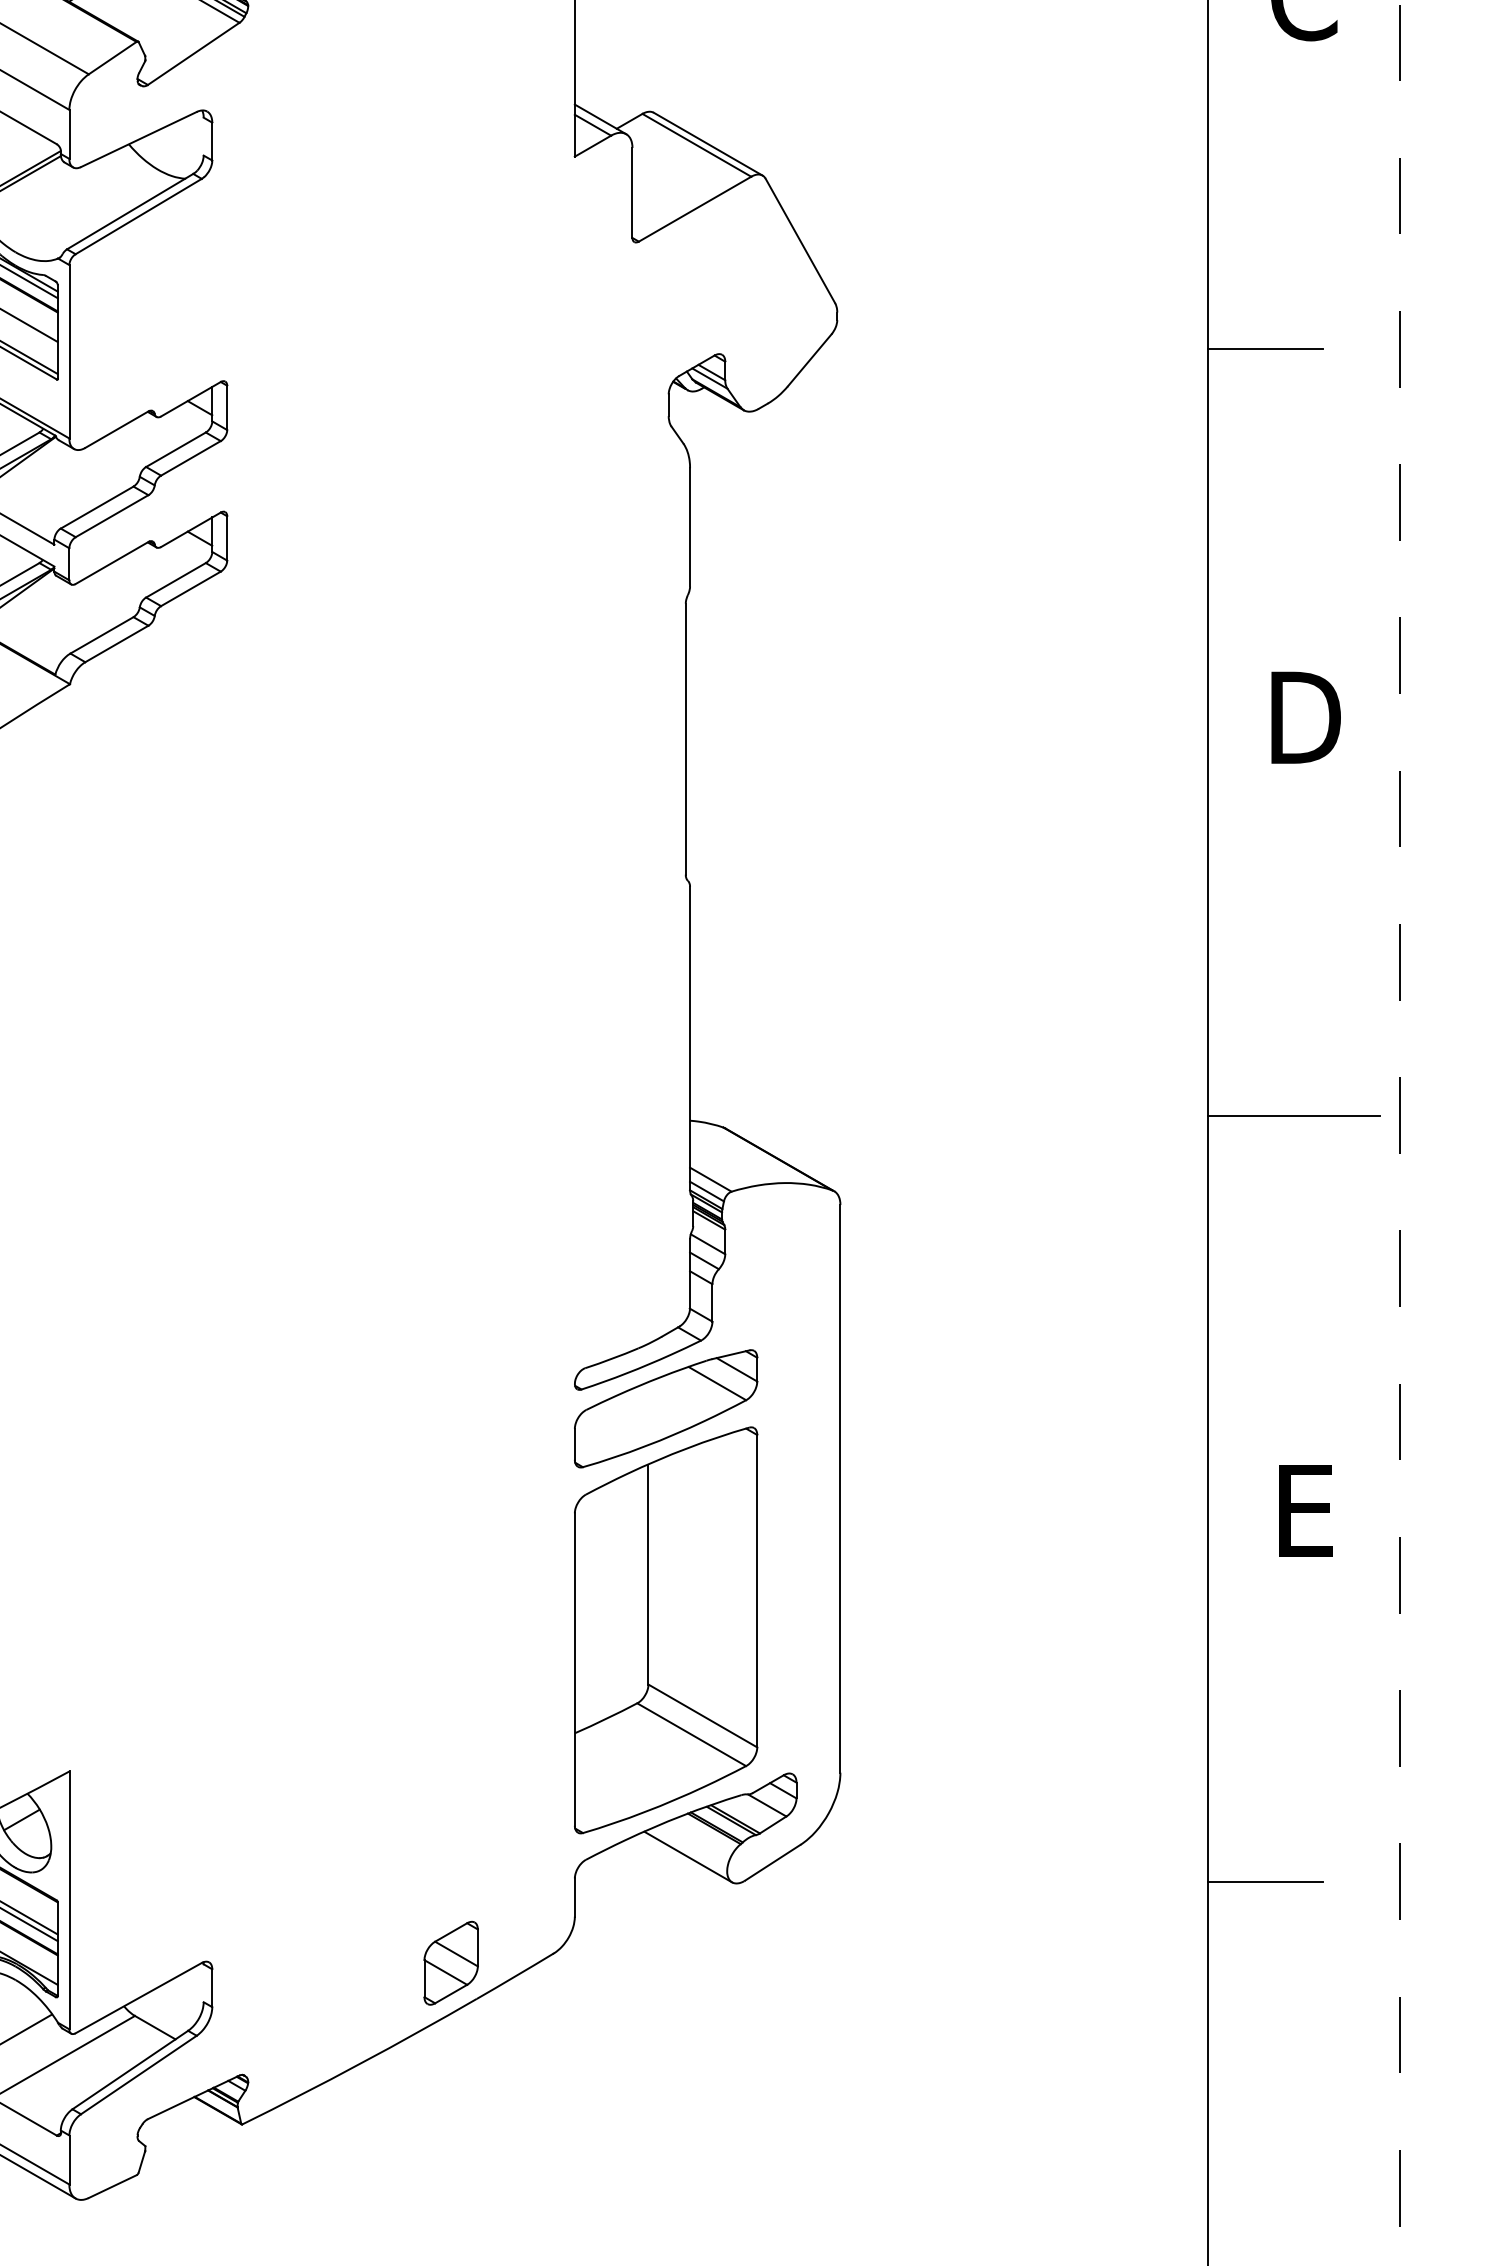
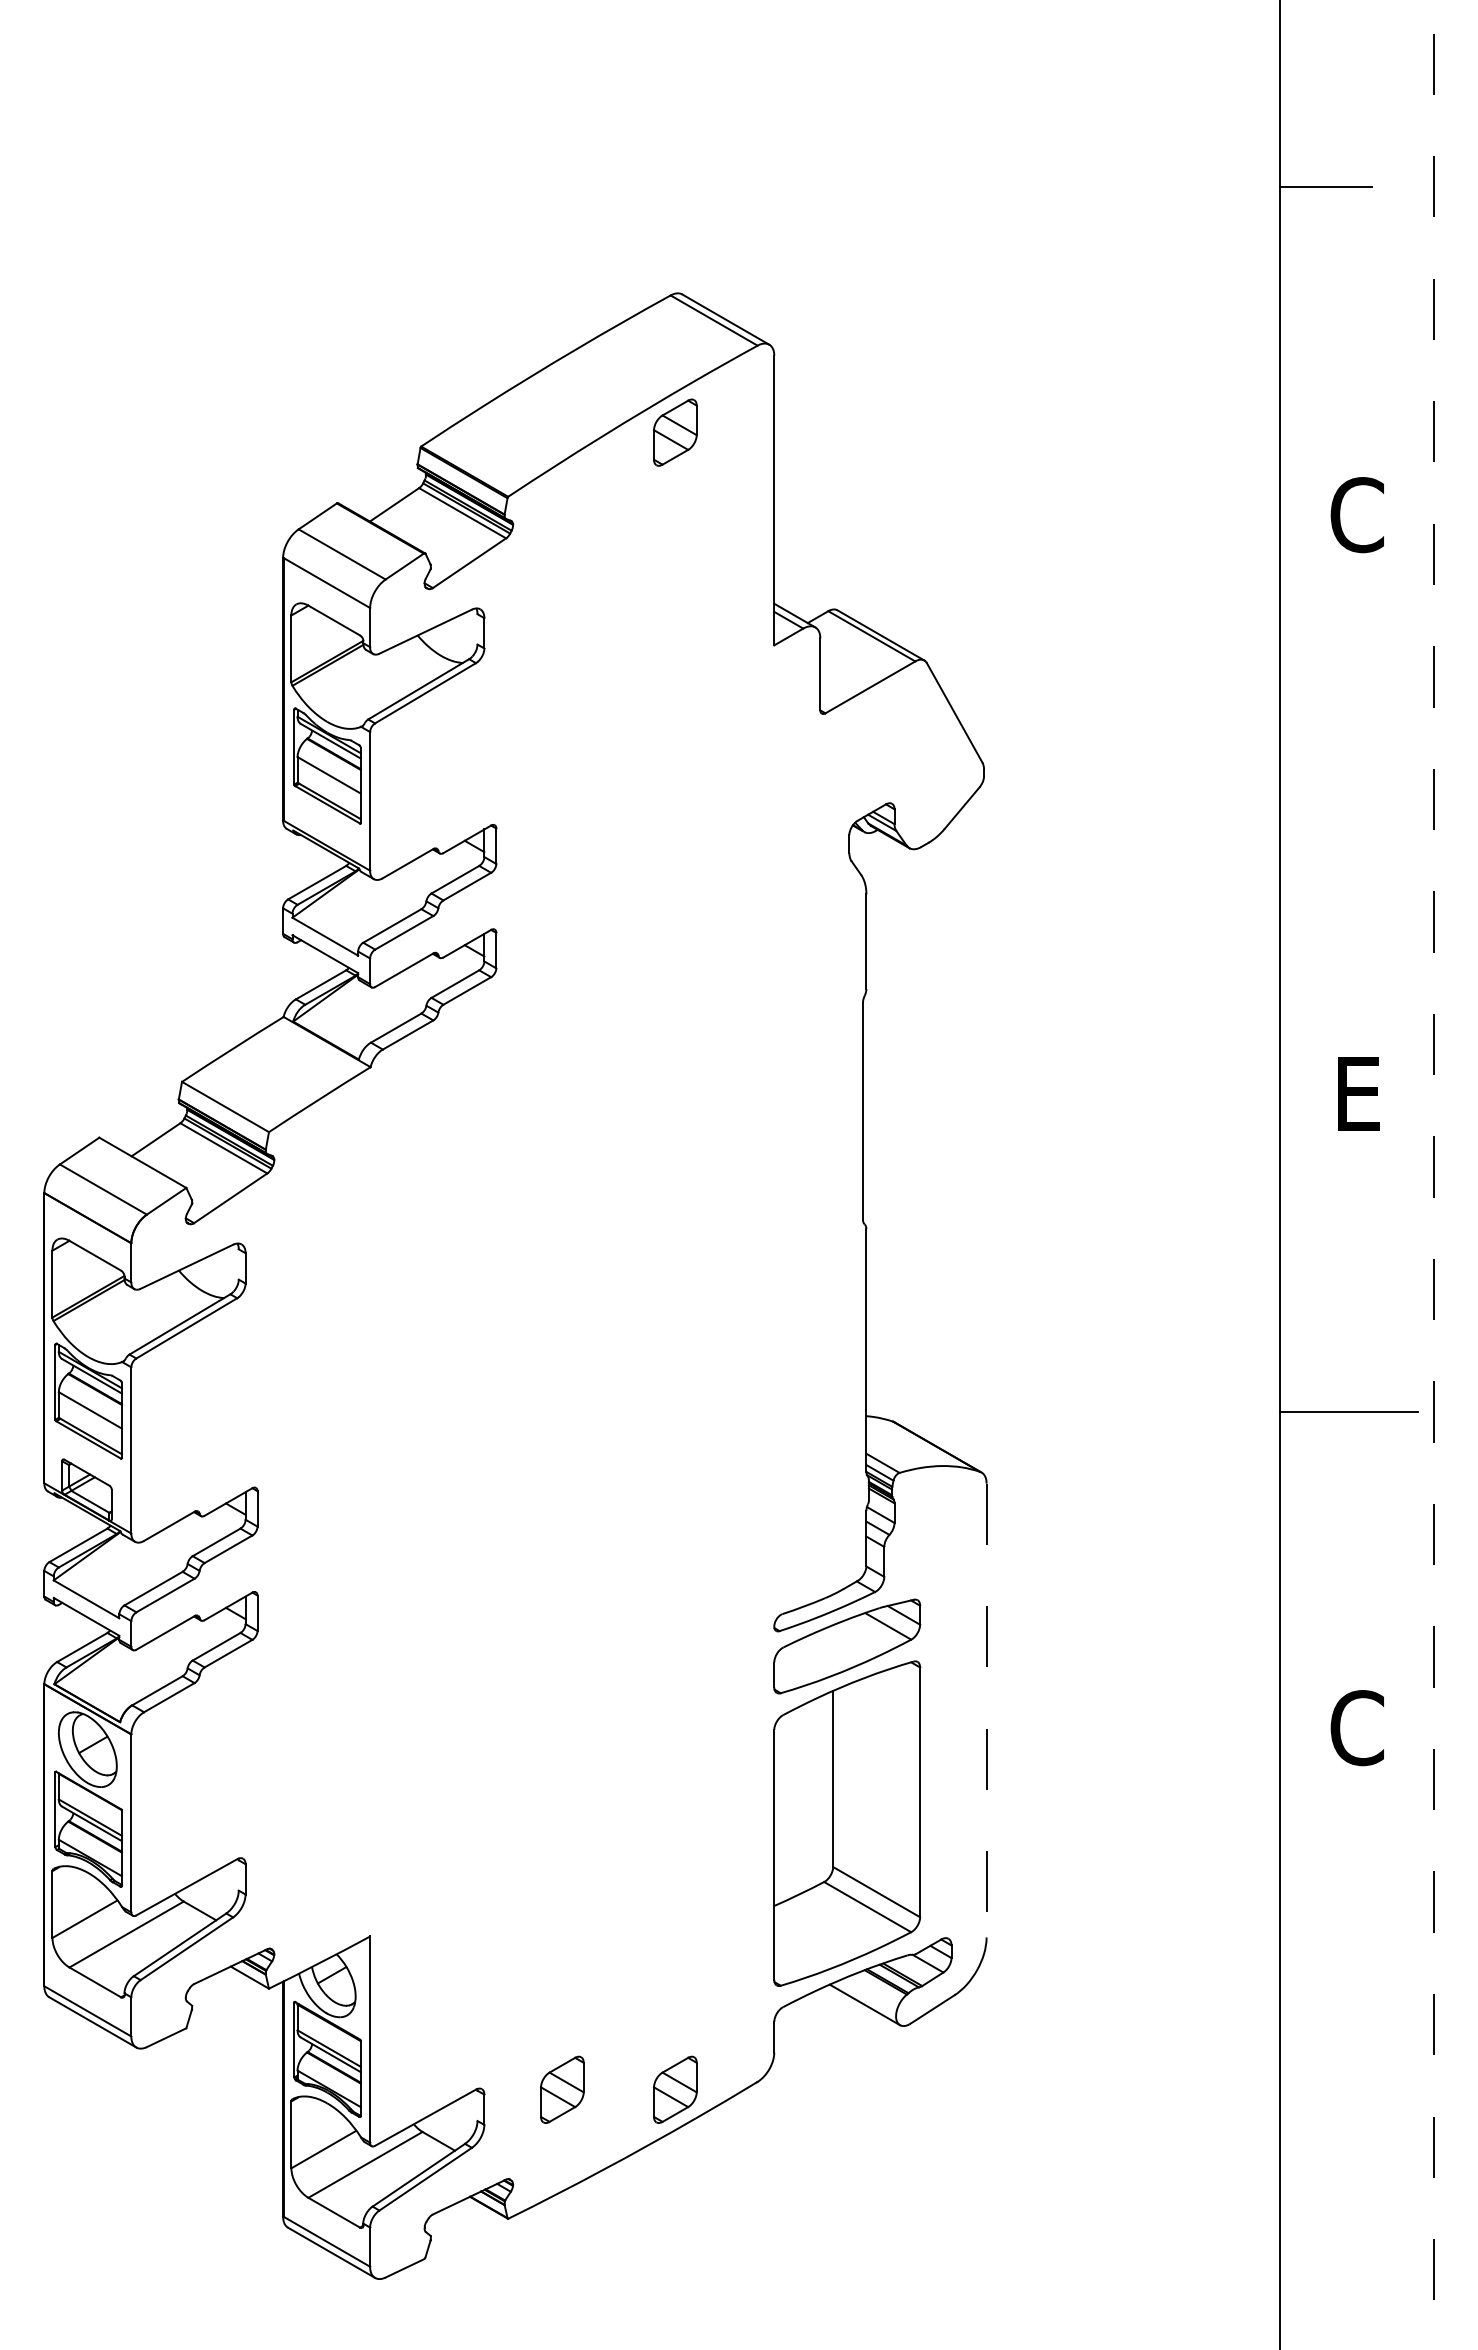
line: (1265, 349) -> (1326, 799), removed
text: (1305, 717) -> (1358, 1093), D -> E
line: (840, 1488) -> (986, 1710), solid -> dashed
text: (1303, 1511) -> (1356, 1728), E -> C
line: (1265, 1881) -> (1326, 2024), removed
part: (309, 1962) -> (562, 2089), added

